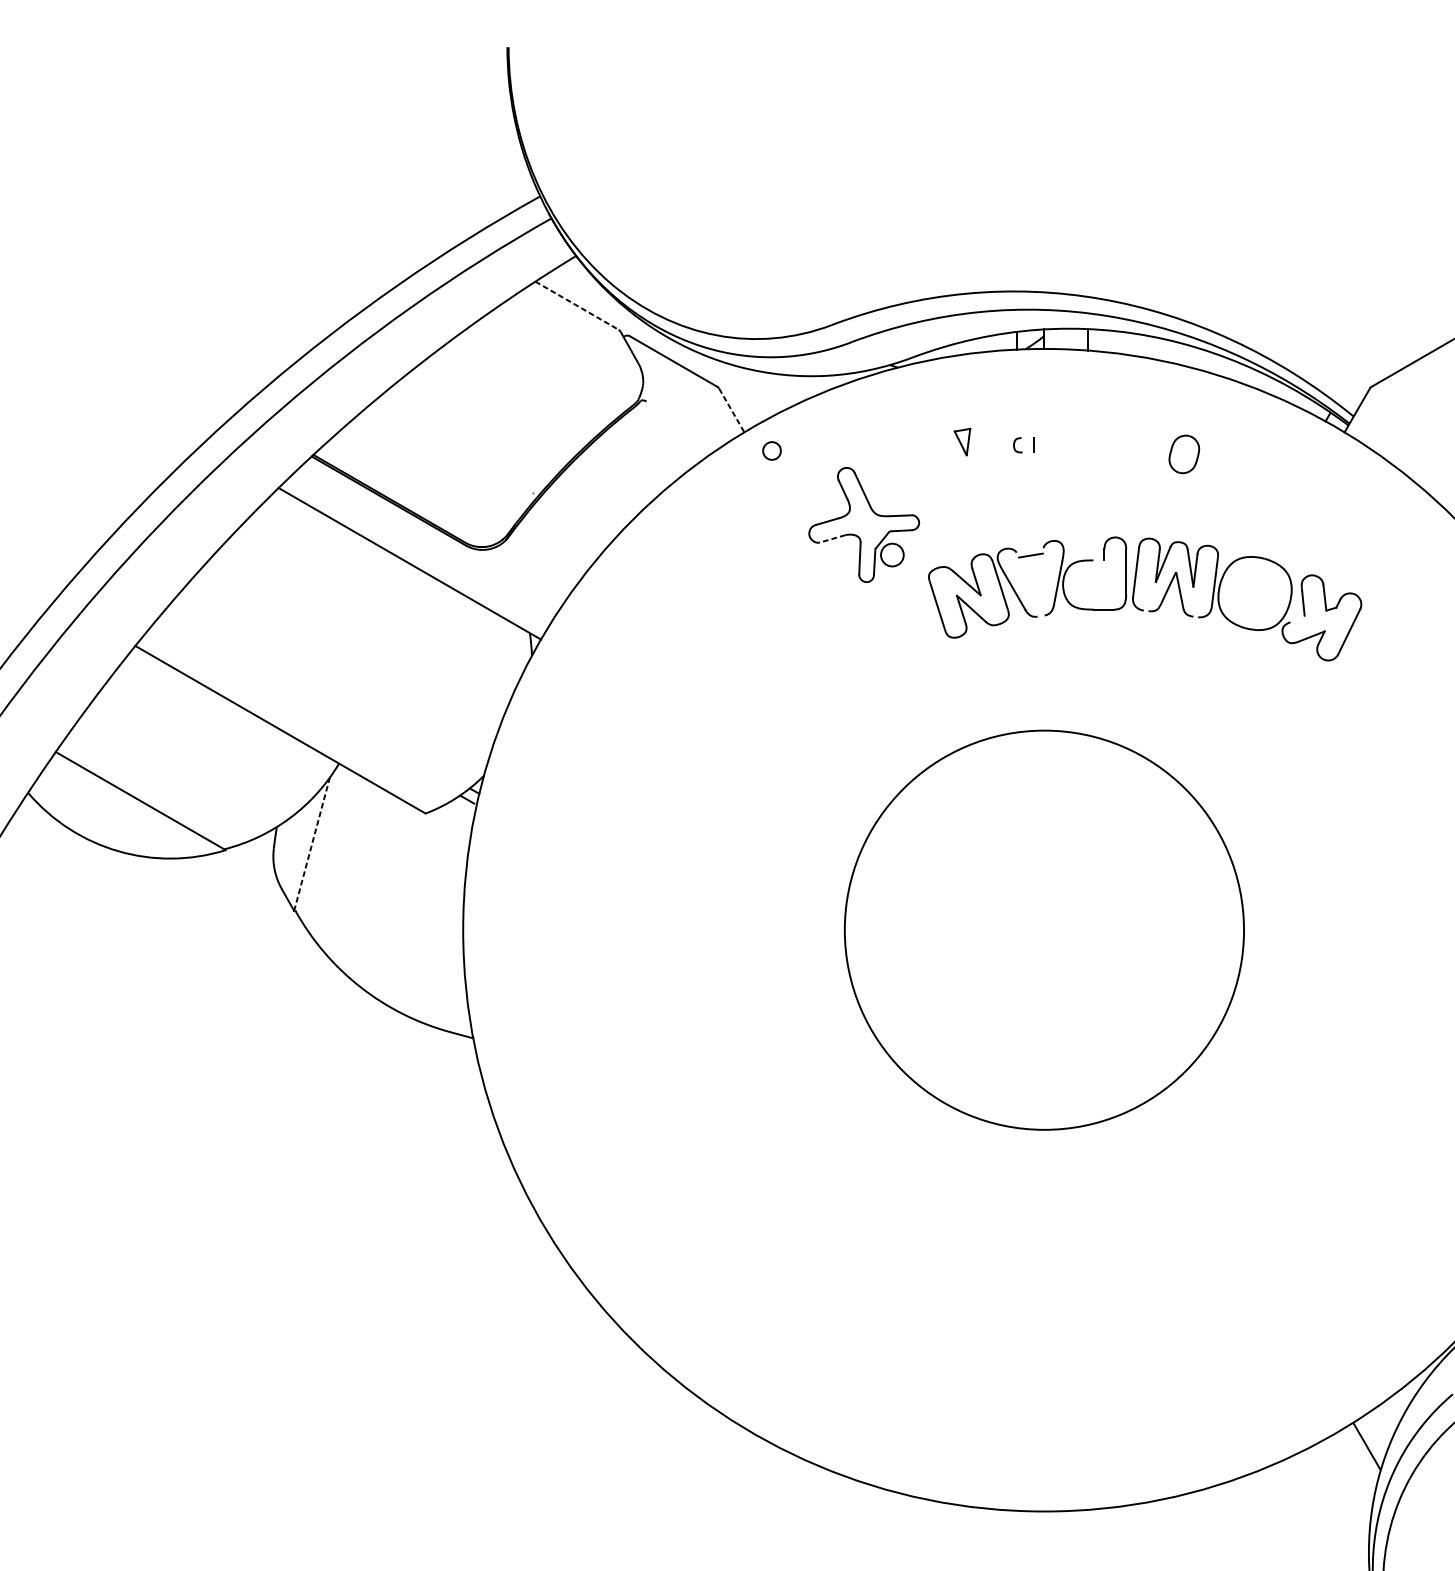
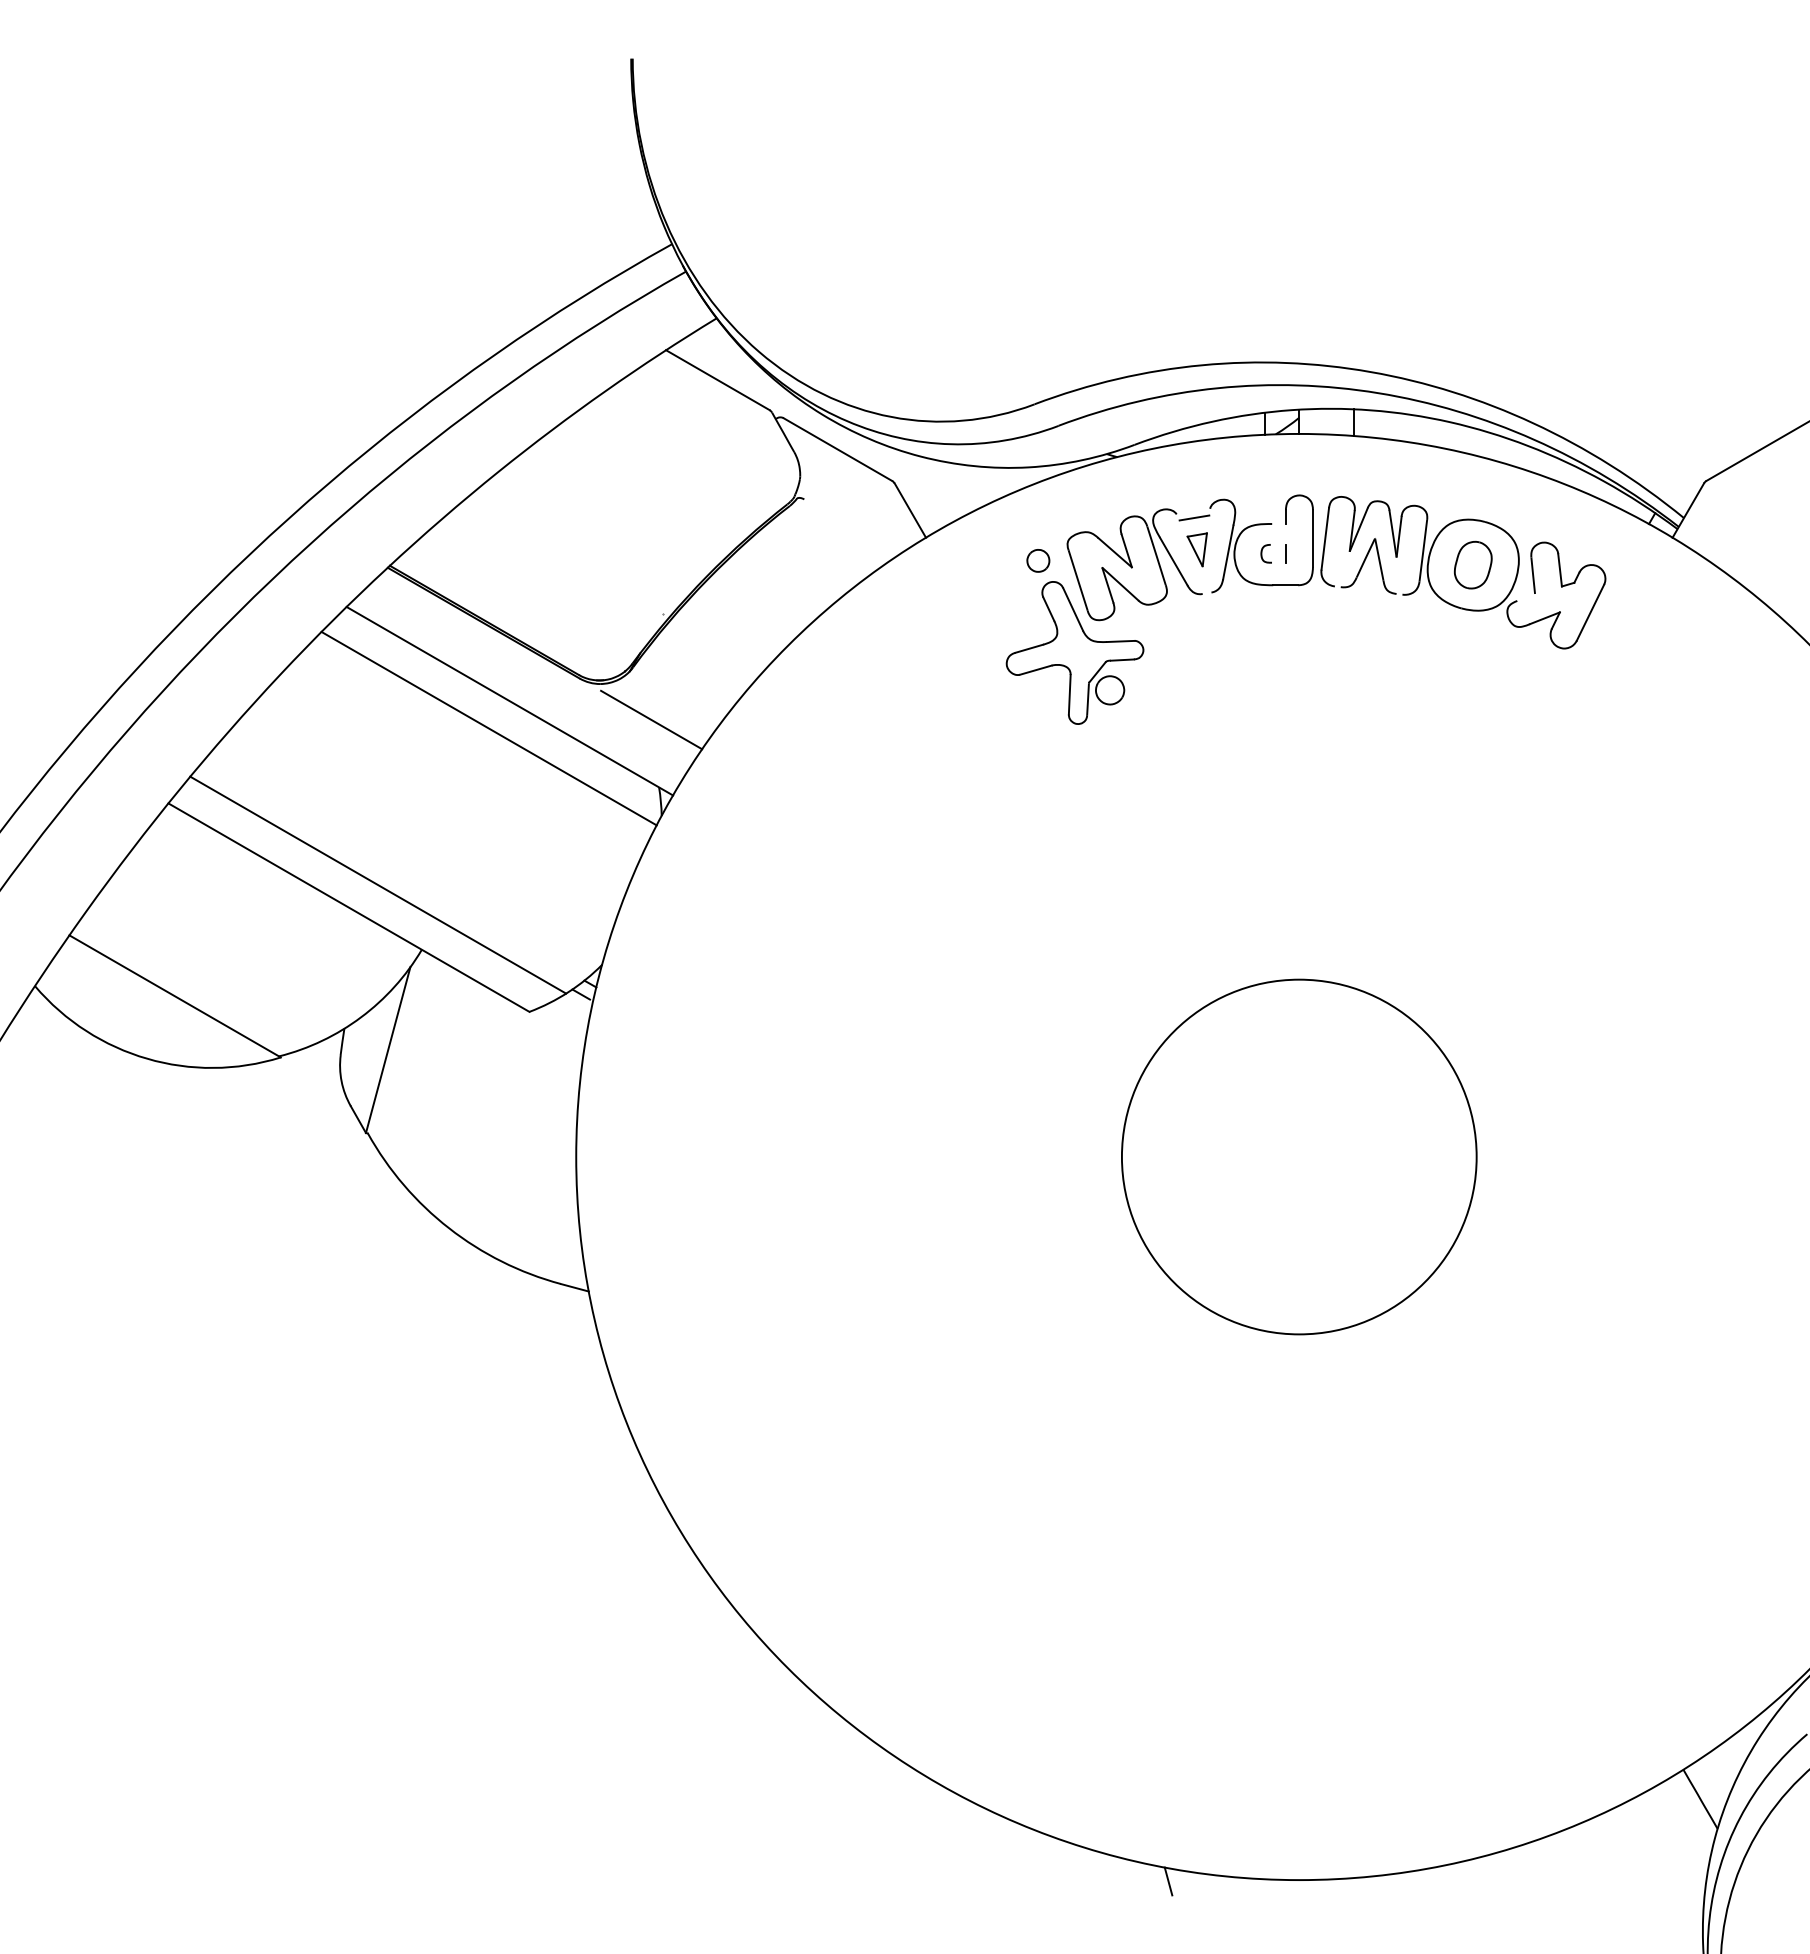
line: (576, 305) -> (717, 380), dashed -> solid
line: (731, 411) -> (910, 511), dashed -> solid
part: (772, 450) -> (1038, 560), moved
line: (832, 539) -> (1035, 670), dashed -> solid
line: (523, 578) -> (651, 719), added
line: (392, 585) -> (488, 728), added
part: (1139, 608) -> (1329, 583), moved
line: (304, 711) -> (378, 884), added
line: (312, 844) -> (388, 1050), dashed -> solid
circle: (1044, 929) -> (1299, 1156), size x0.71
line: (939, 1512) -> (1168, 1881), added

